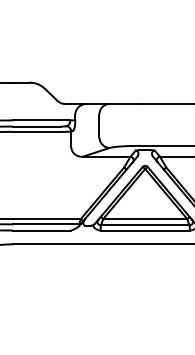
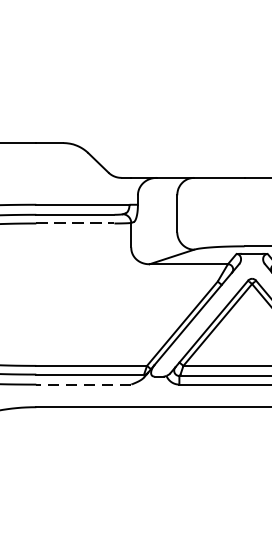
line: (37, 131) -> (76, 222), solid -> dashed
line: (41, 230) -> (82, 384), solid -> dashed

